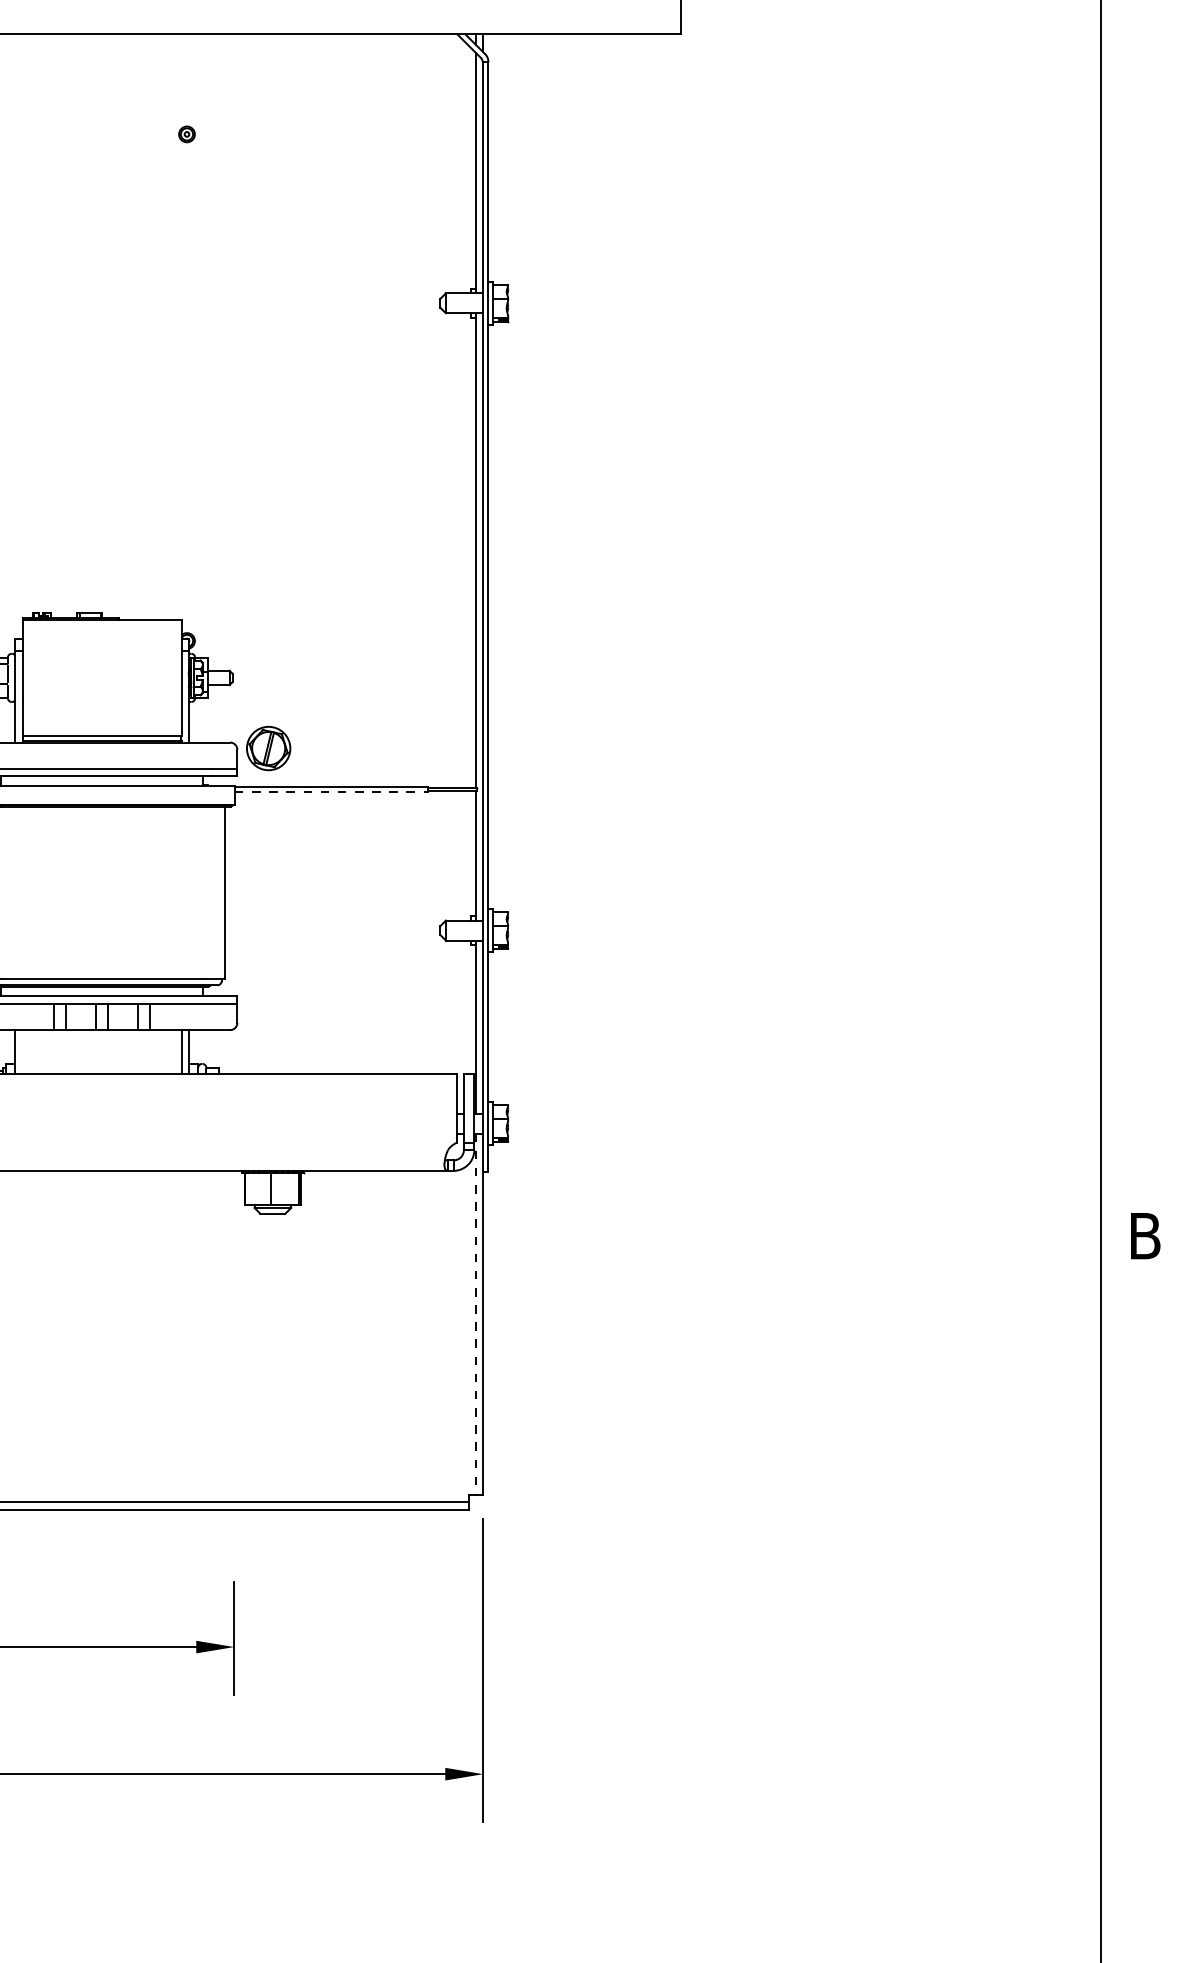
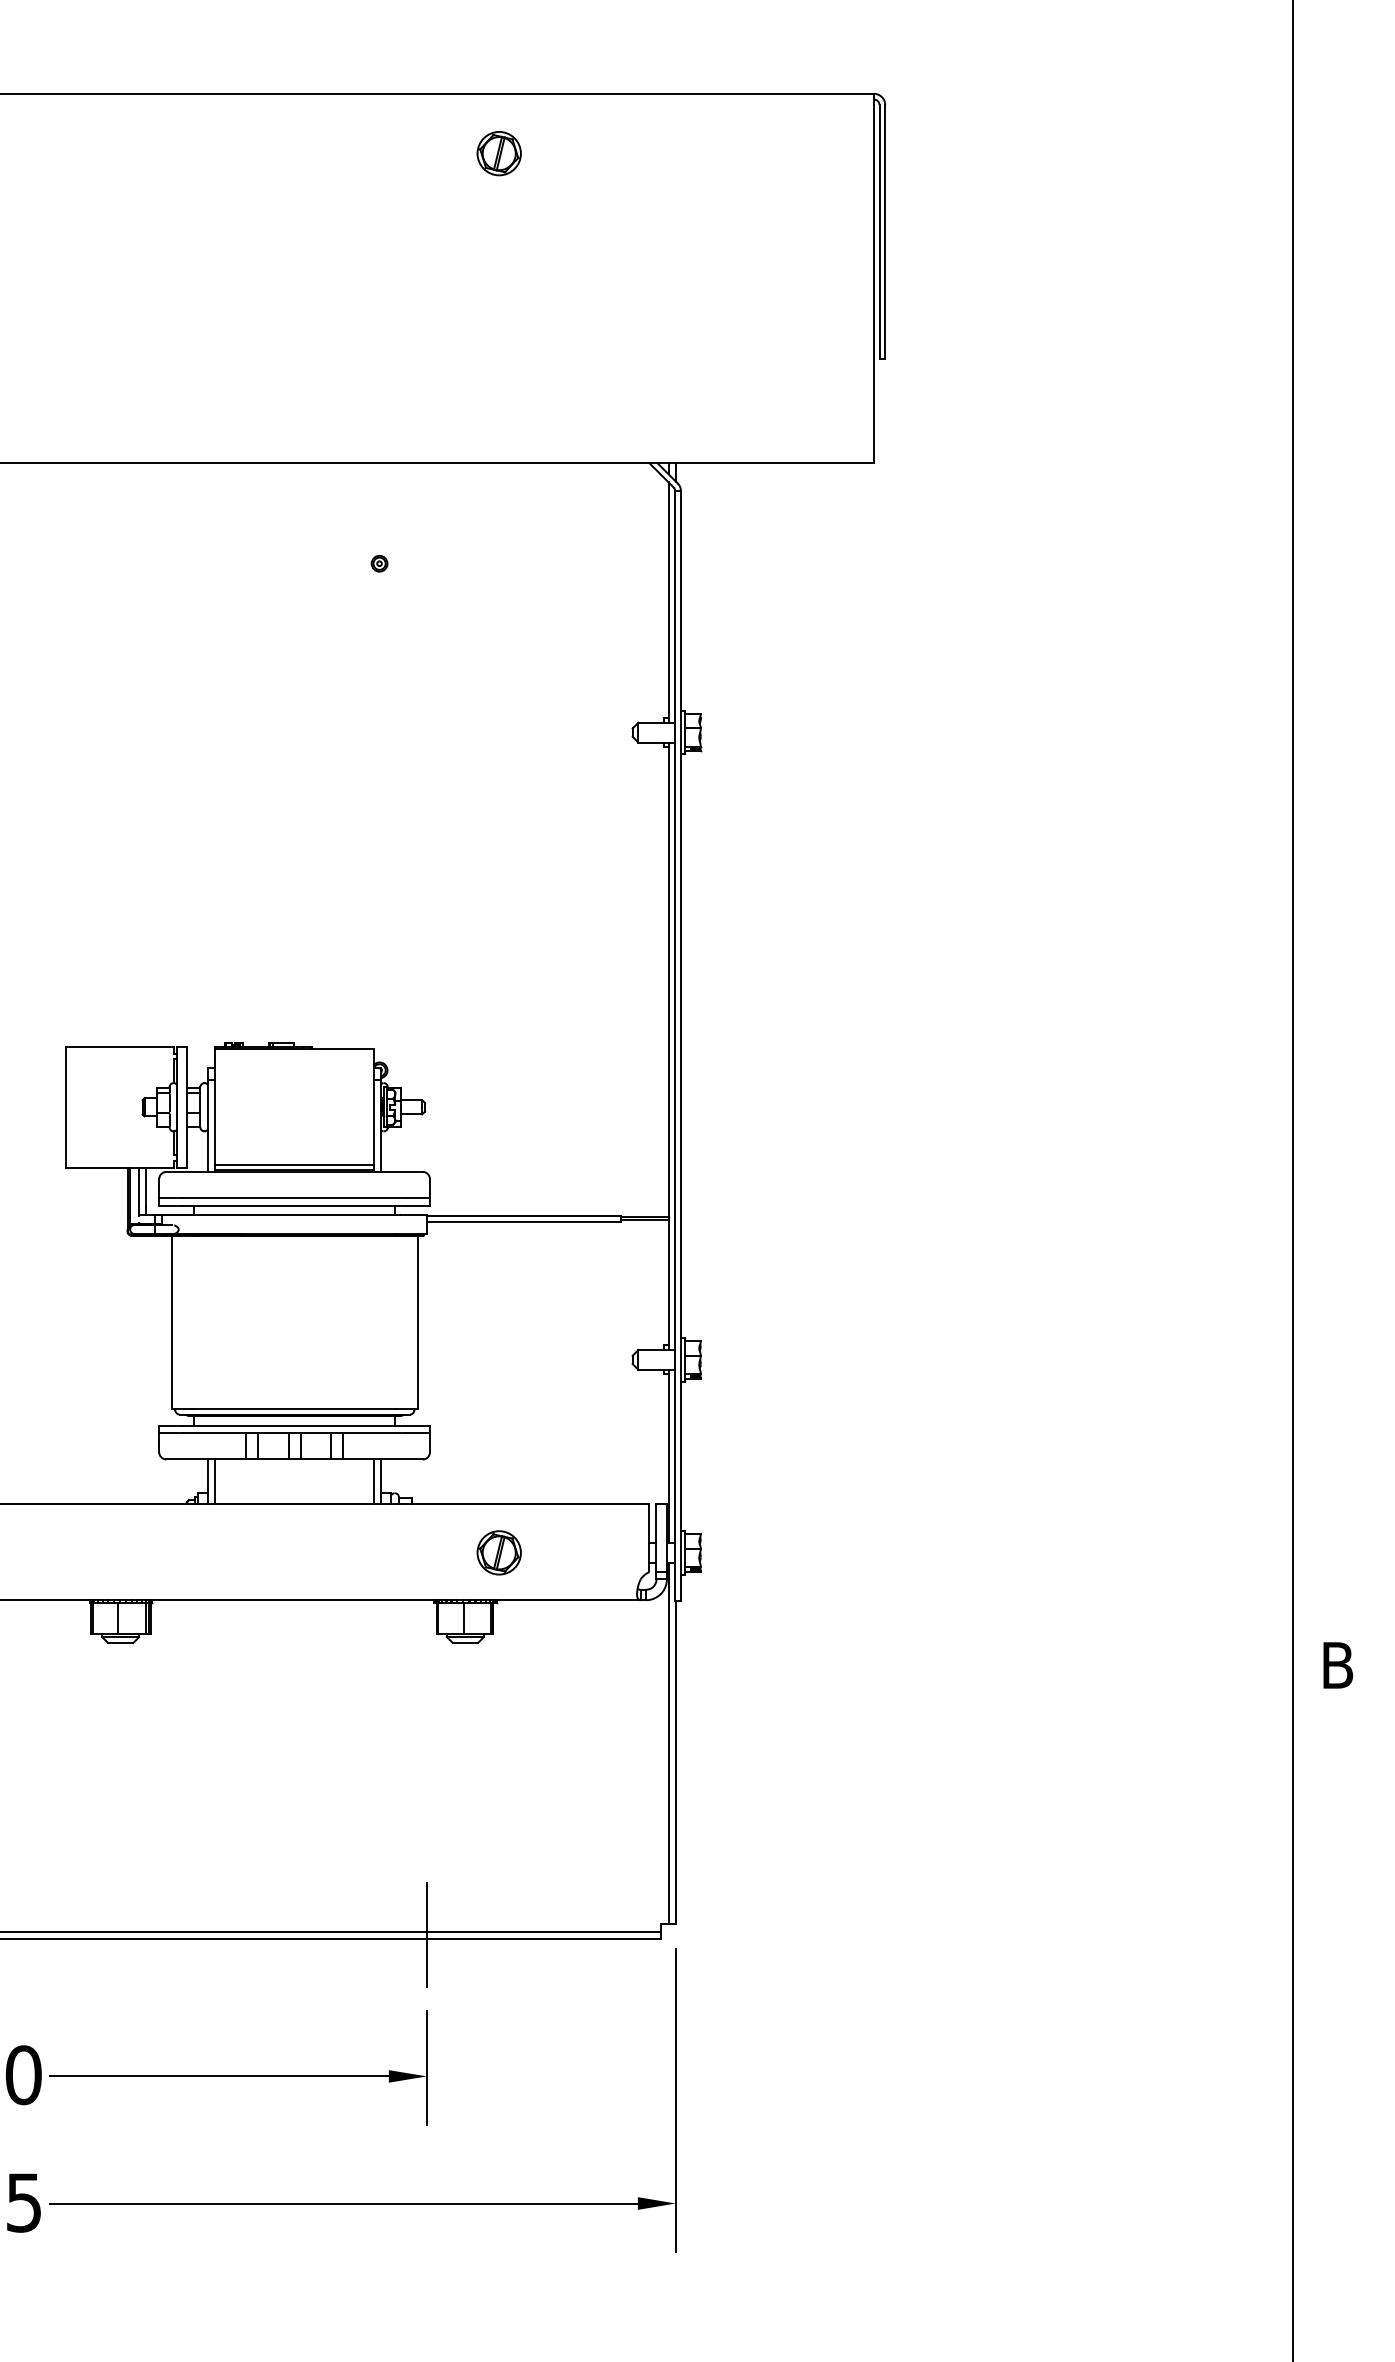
part: (267, 748) -> (498, 1552), moved
line: (331, 792) -> (524, 1221), dashed -> solid
line: (22, 1052) -> (215, 1481), added
line: (475, 1314) -> (668, 1743), dashed -> solid
line: (233, 1506) -> (426, 1935), added

